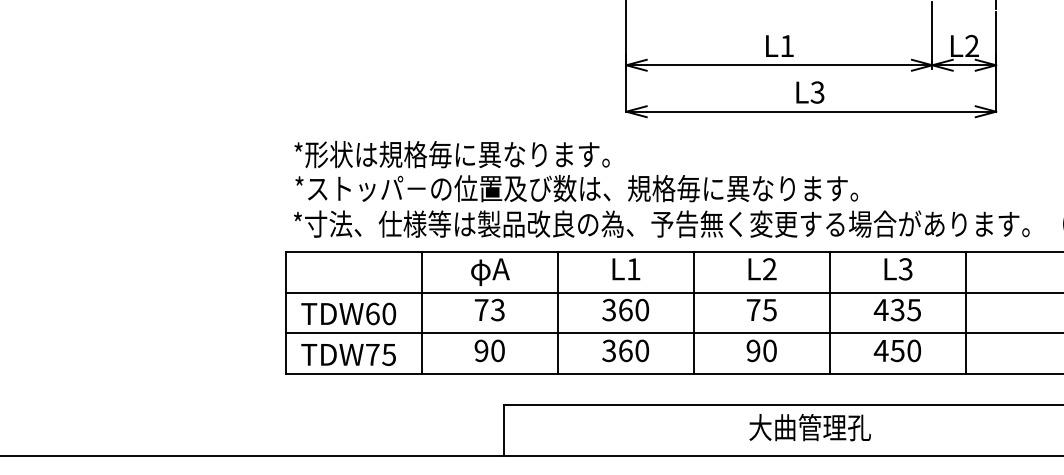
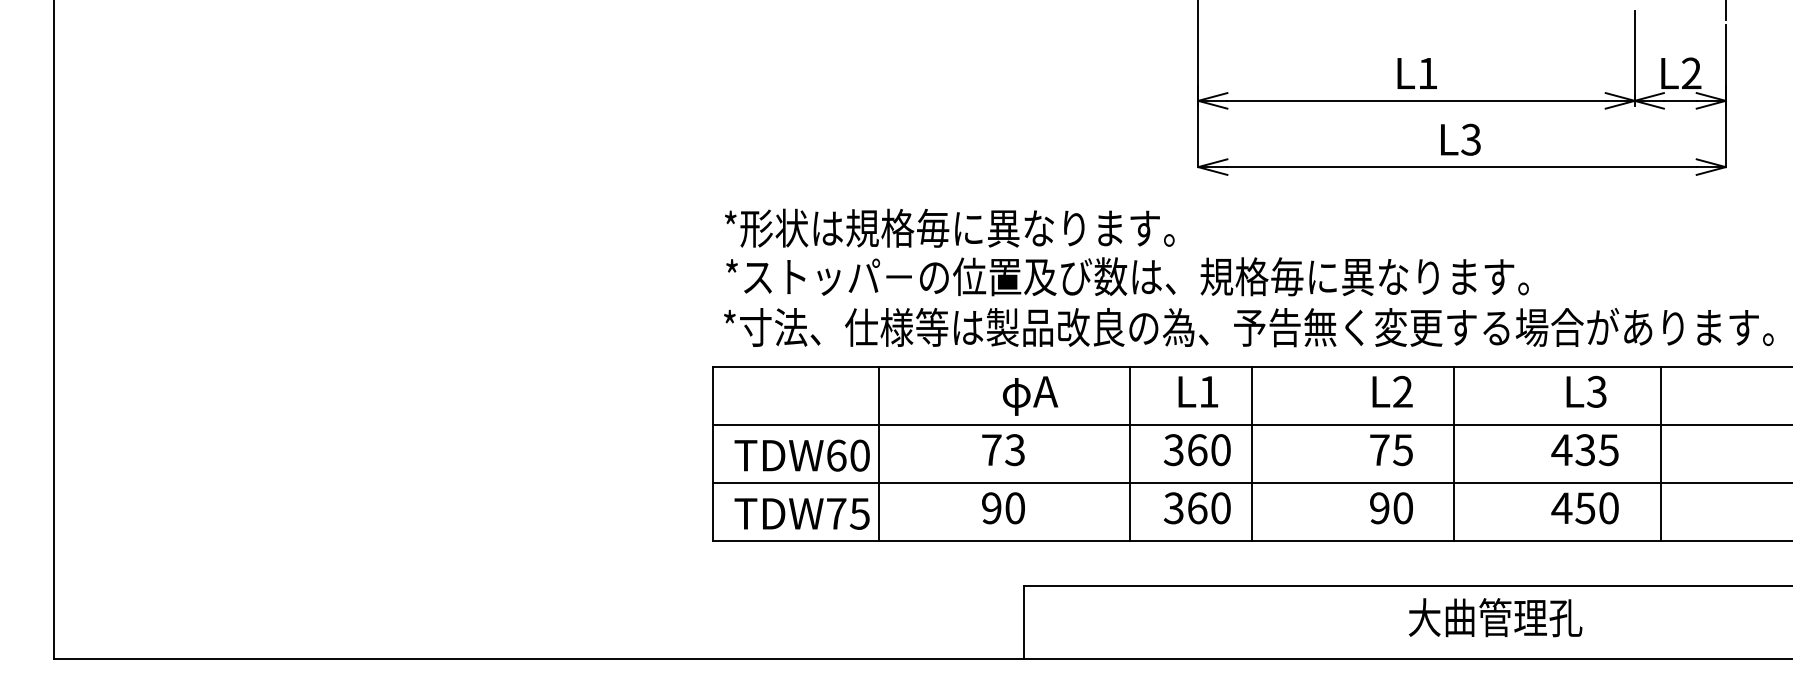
text: (490, 271) -> (1030, 395), moved
line: (421, 312) -> (878, 453), moved
line: (557, 312) -> (1129, 453), moved
line: (693, 312) -> (1251, 453), moved
line: (829, 312) -> (1453, 453), moved
line: (965, 312) -> (1660, 453), moved
text: (810, 427) -> (1495, 617), moved

